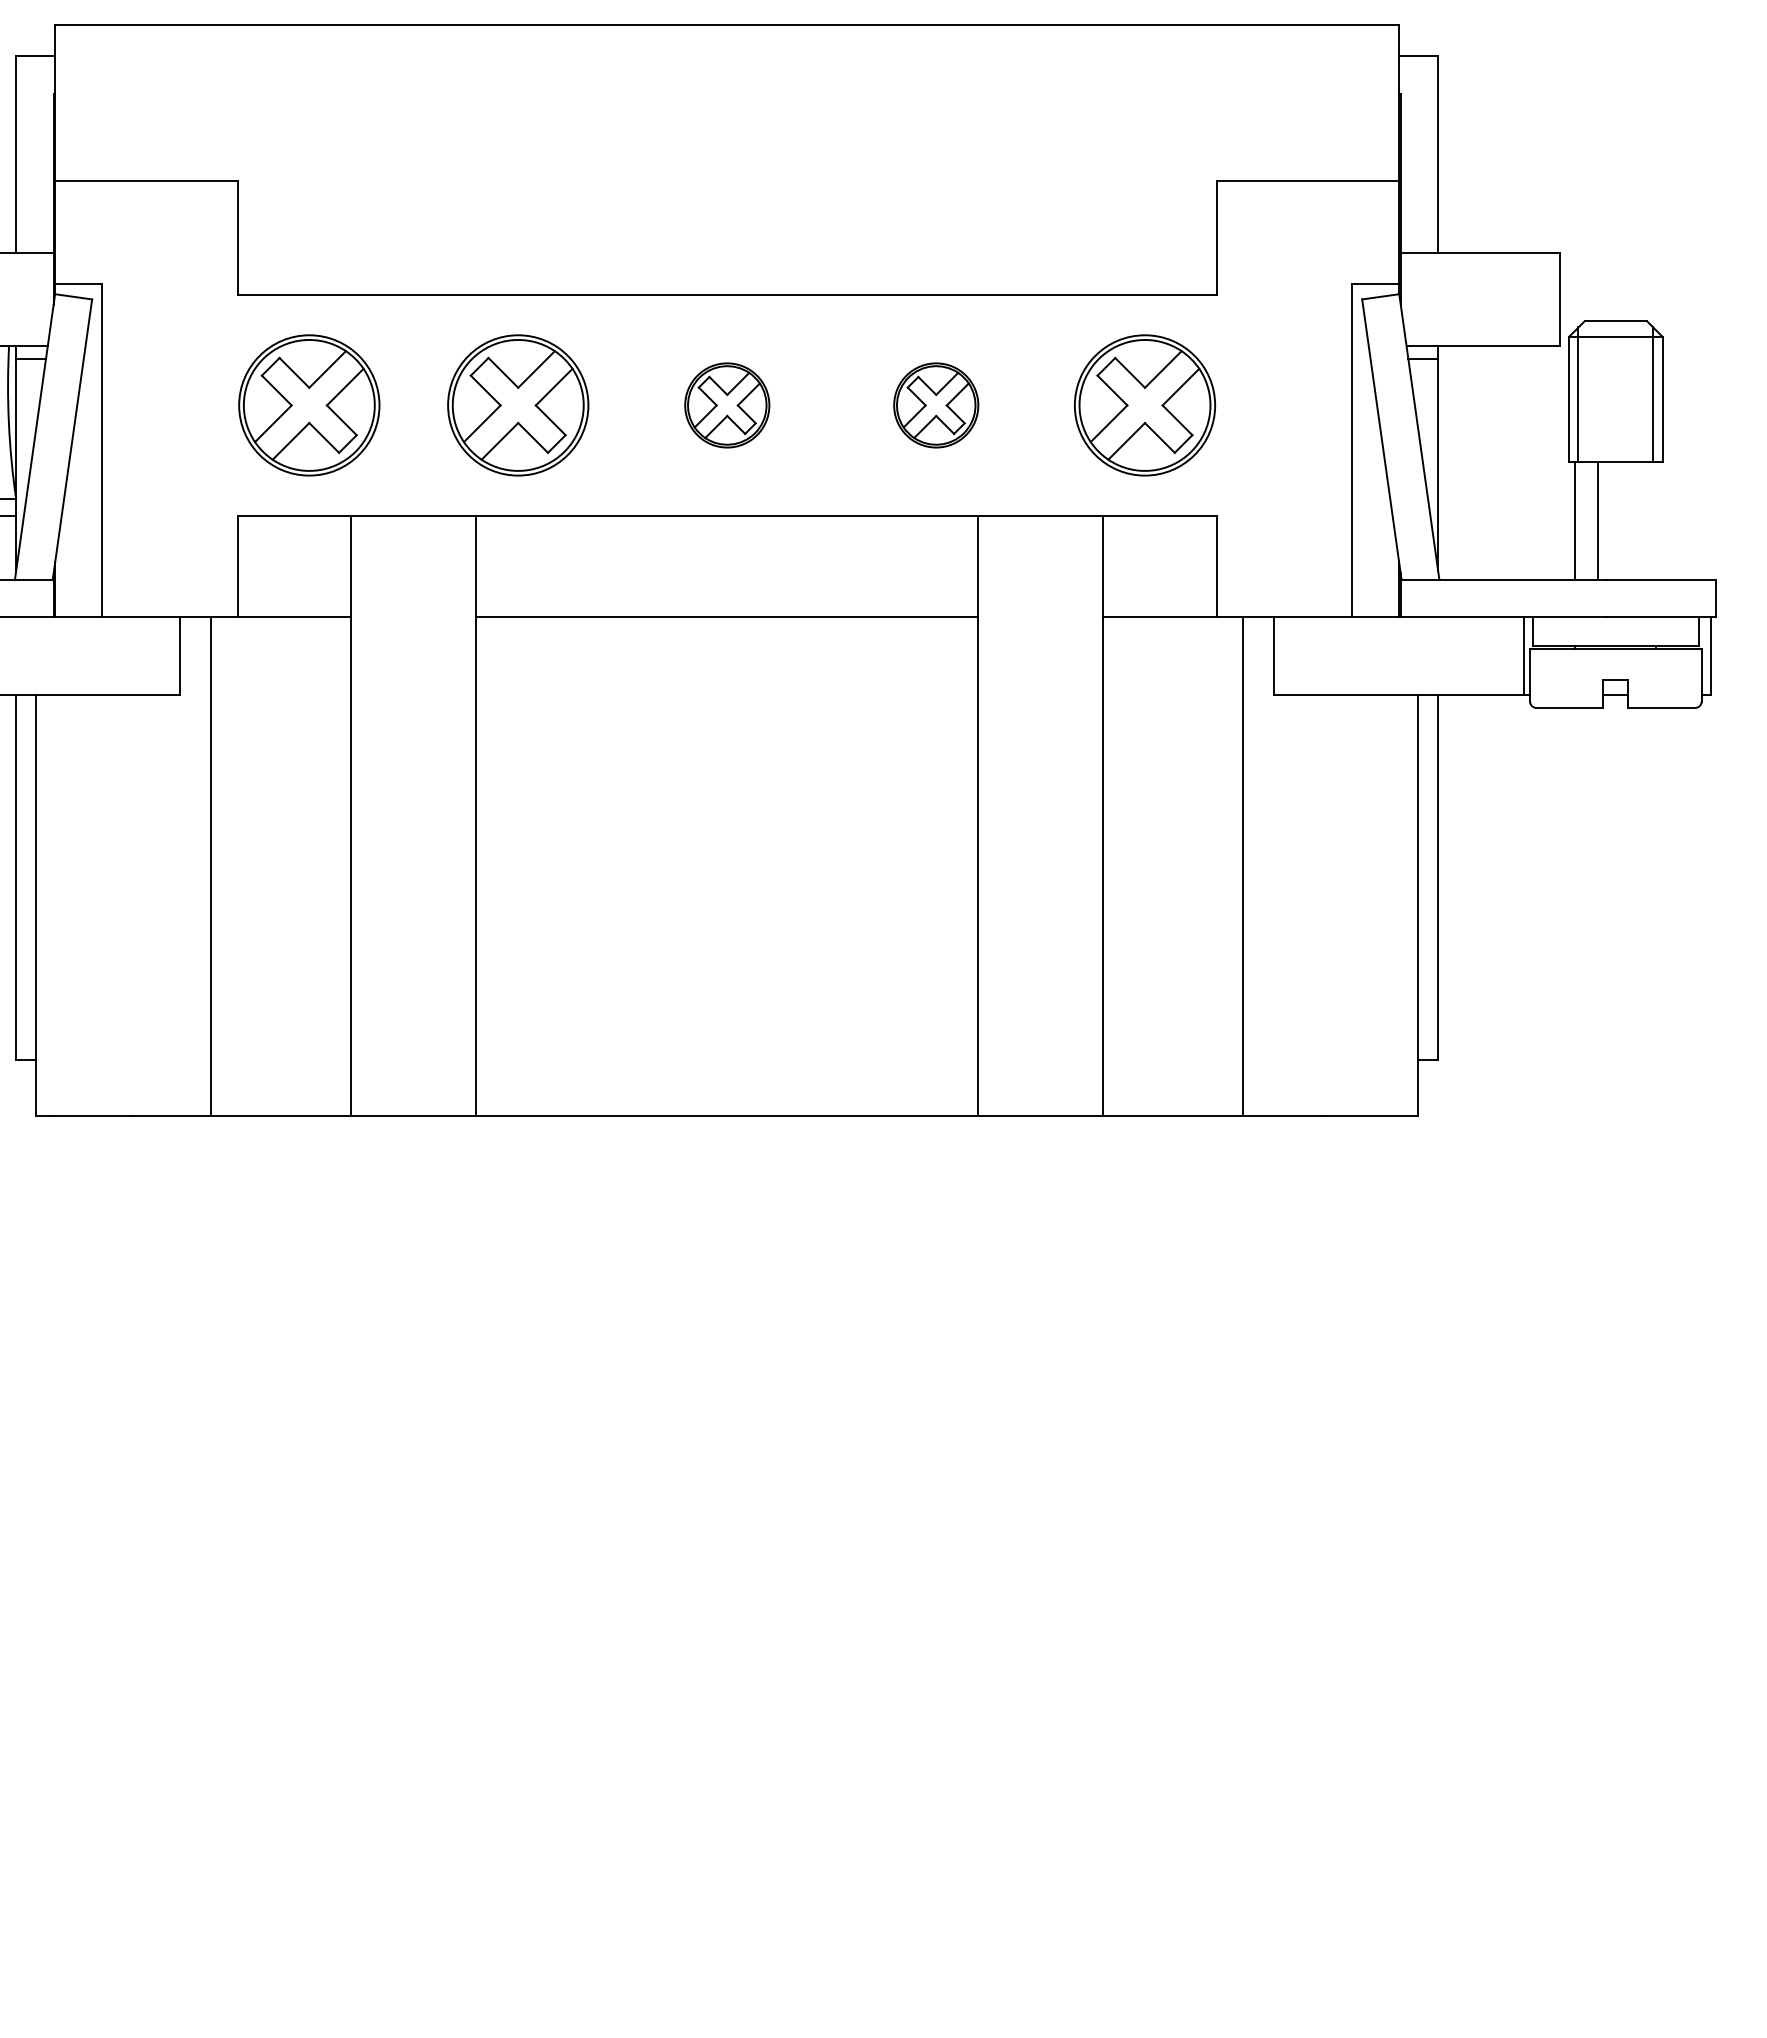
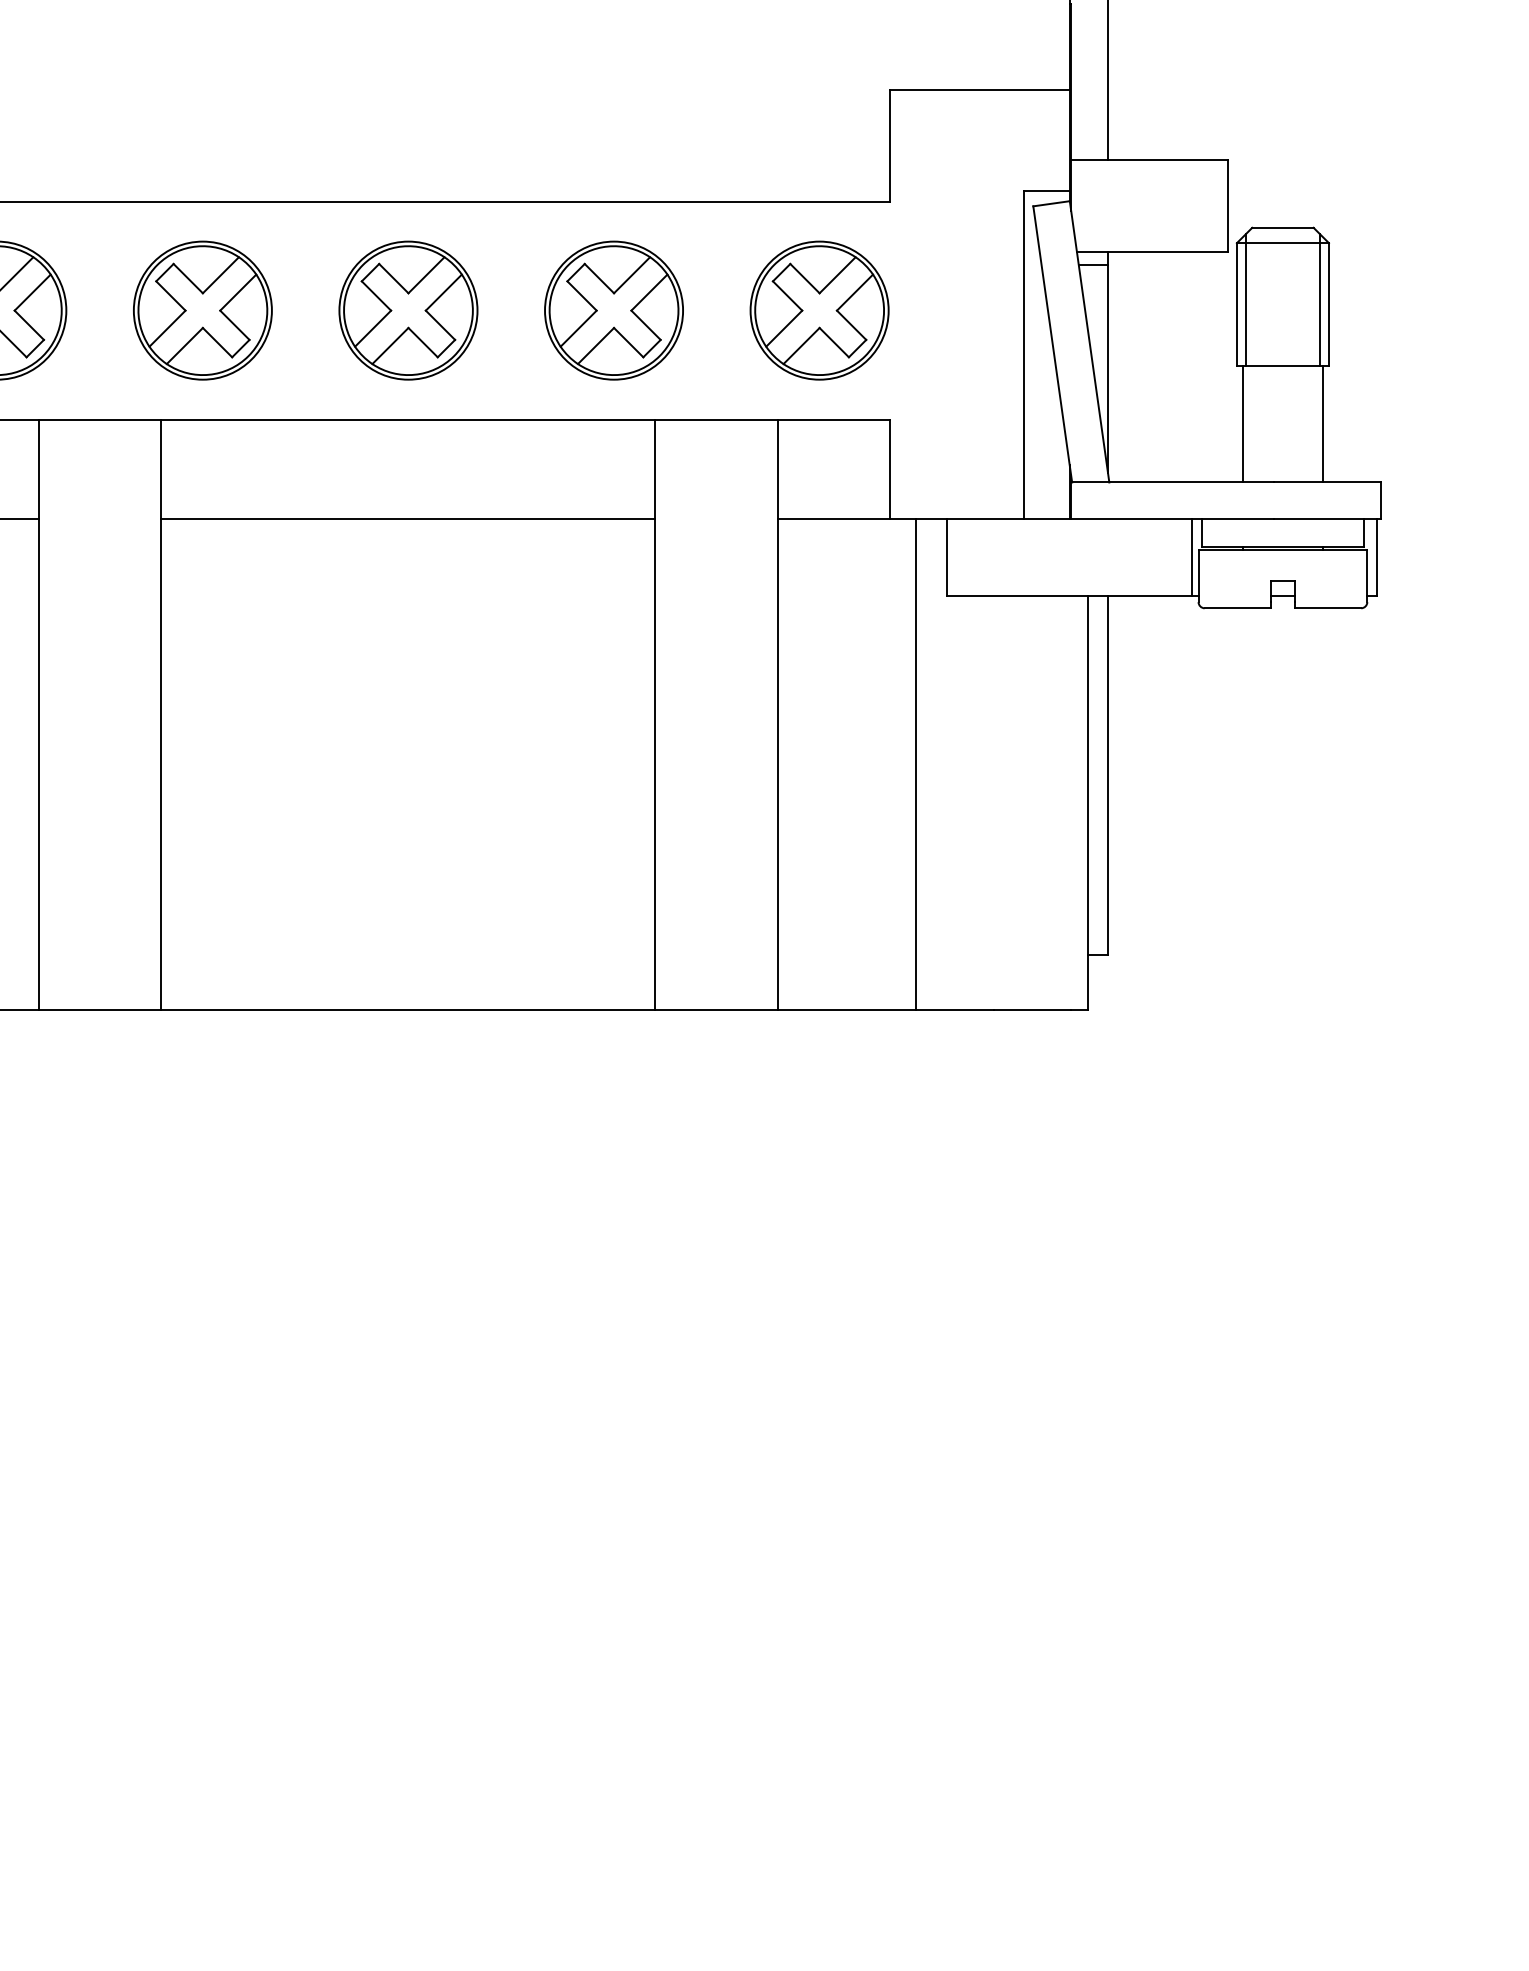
part: (727, 405) -> (408, 310), size x1.67
part: (936, 405) -> (614, 310), size x1.67
line: (1598, 520) -> (1322, 423), moved

